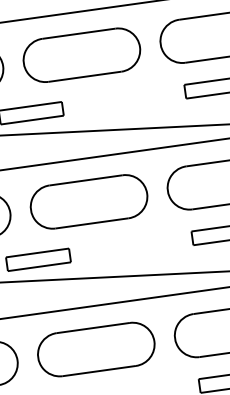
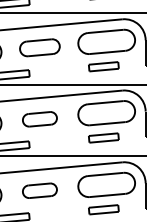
part: (81, 54) -> (39, 47), size x0.7
part: (88, 202) -> (39, 119), size x0.6
part: (95, 348) -> (39, 190), size x0.6

